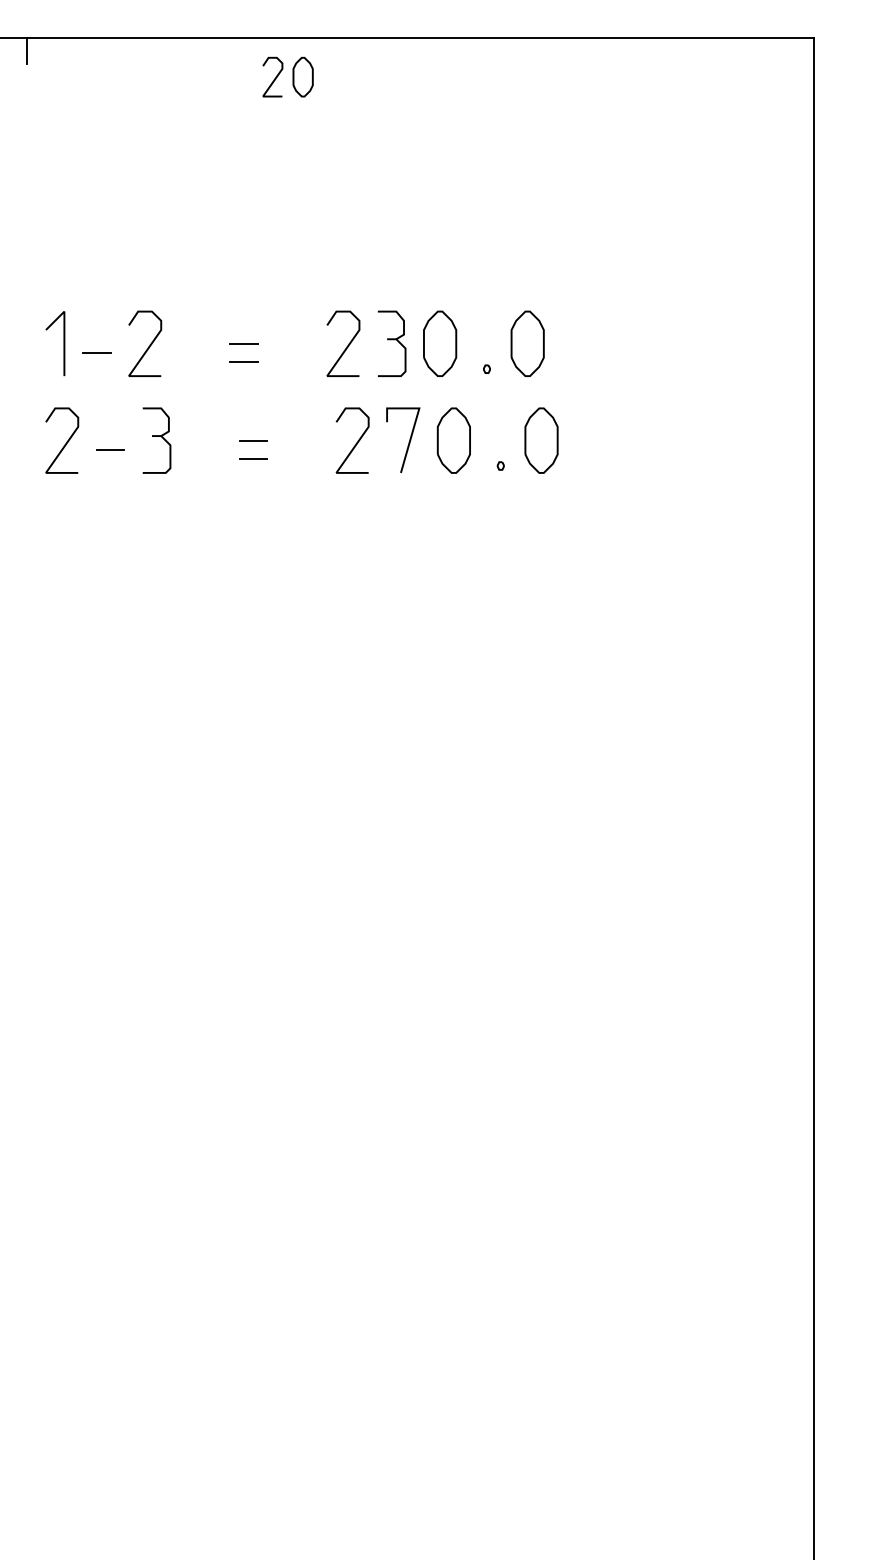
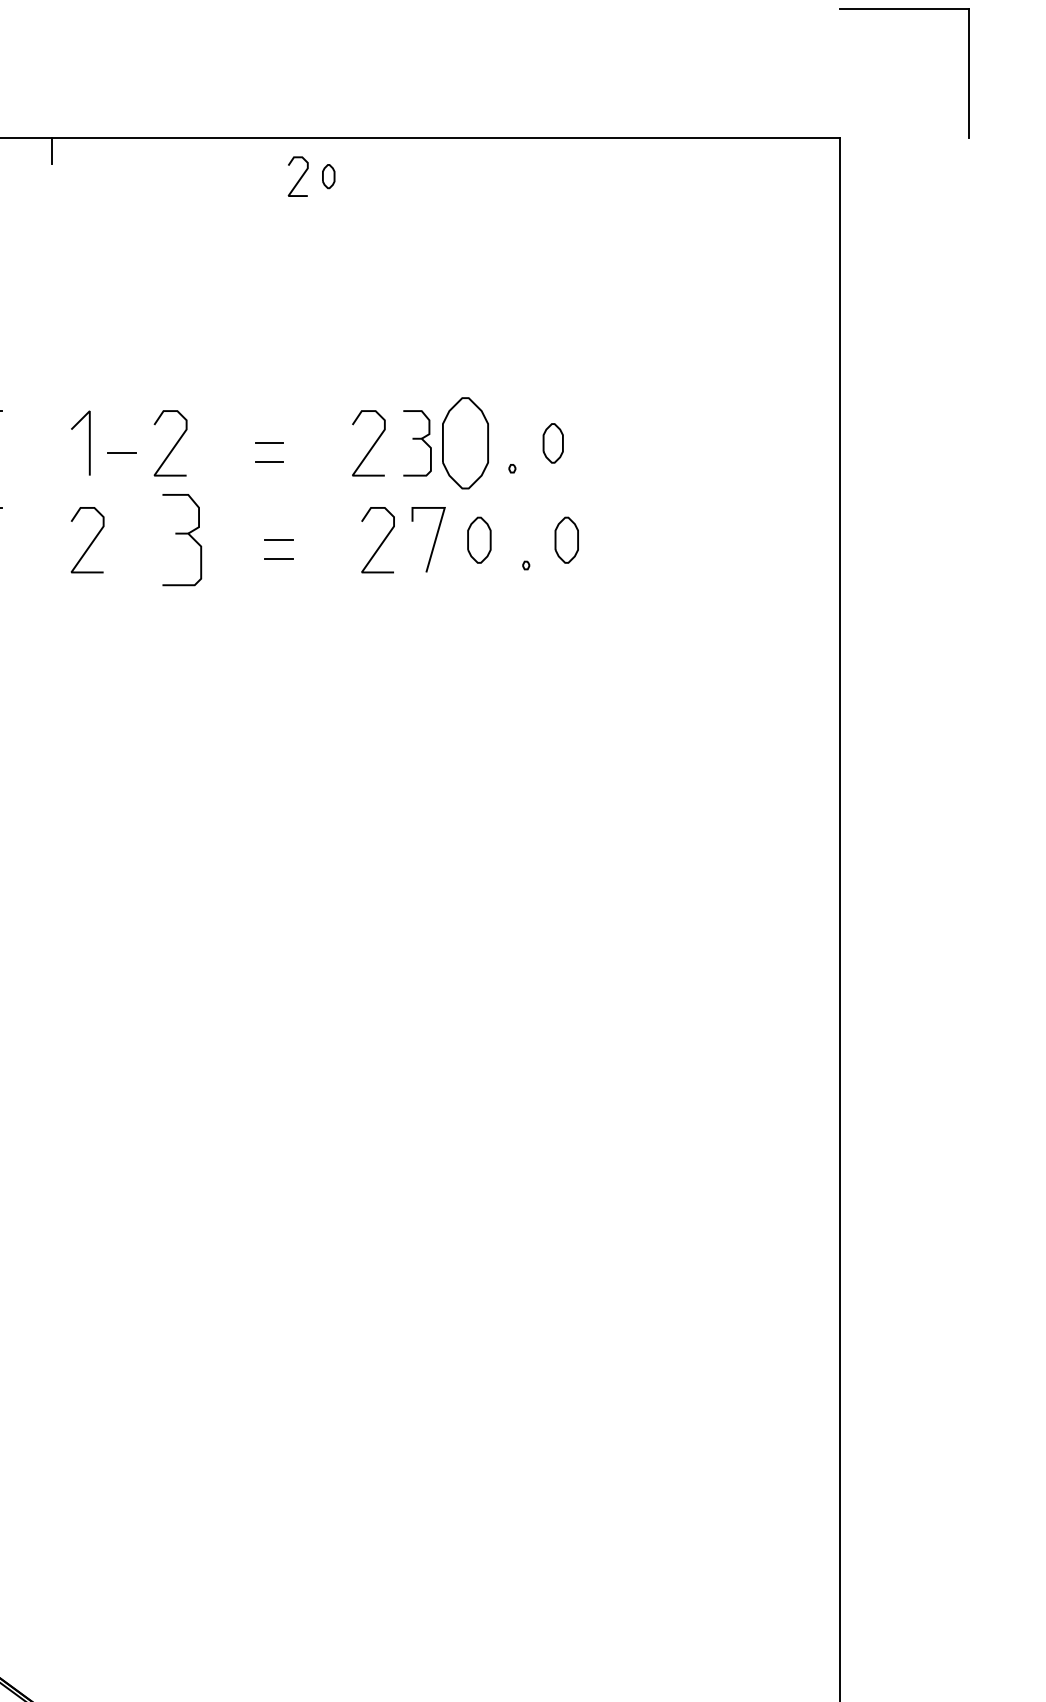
part: (303, 77) -> (328, 176), size x0.6
part: (440, 344) -> (465, 443), size x1.4
part: (528, 344) -> (553, 443), size x0.6
part: (157, 441) -> (182, 540), size x1.4
part: (454, 441) -> (479, 540), size x0.7
part: (541, 441) -> (566, 540), size x0.7
line: (110, 450) -> (135, 549), removed

